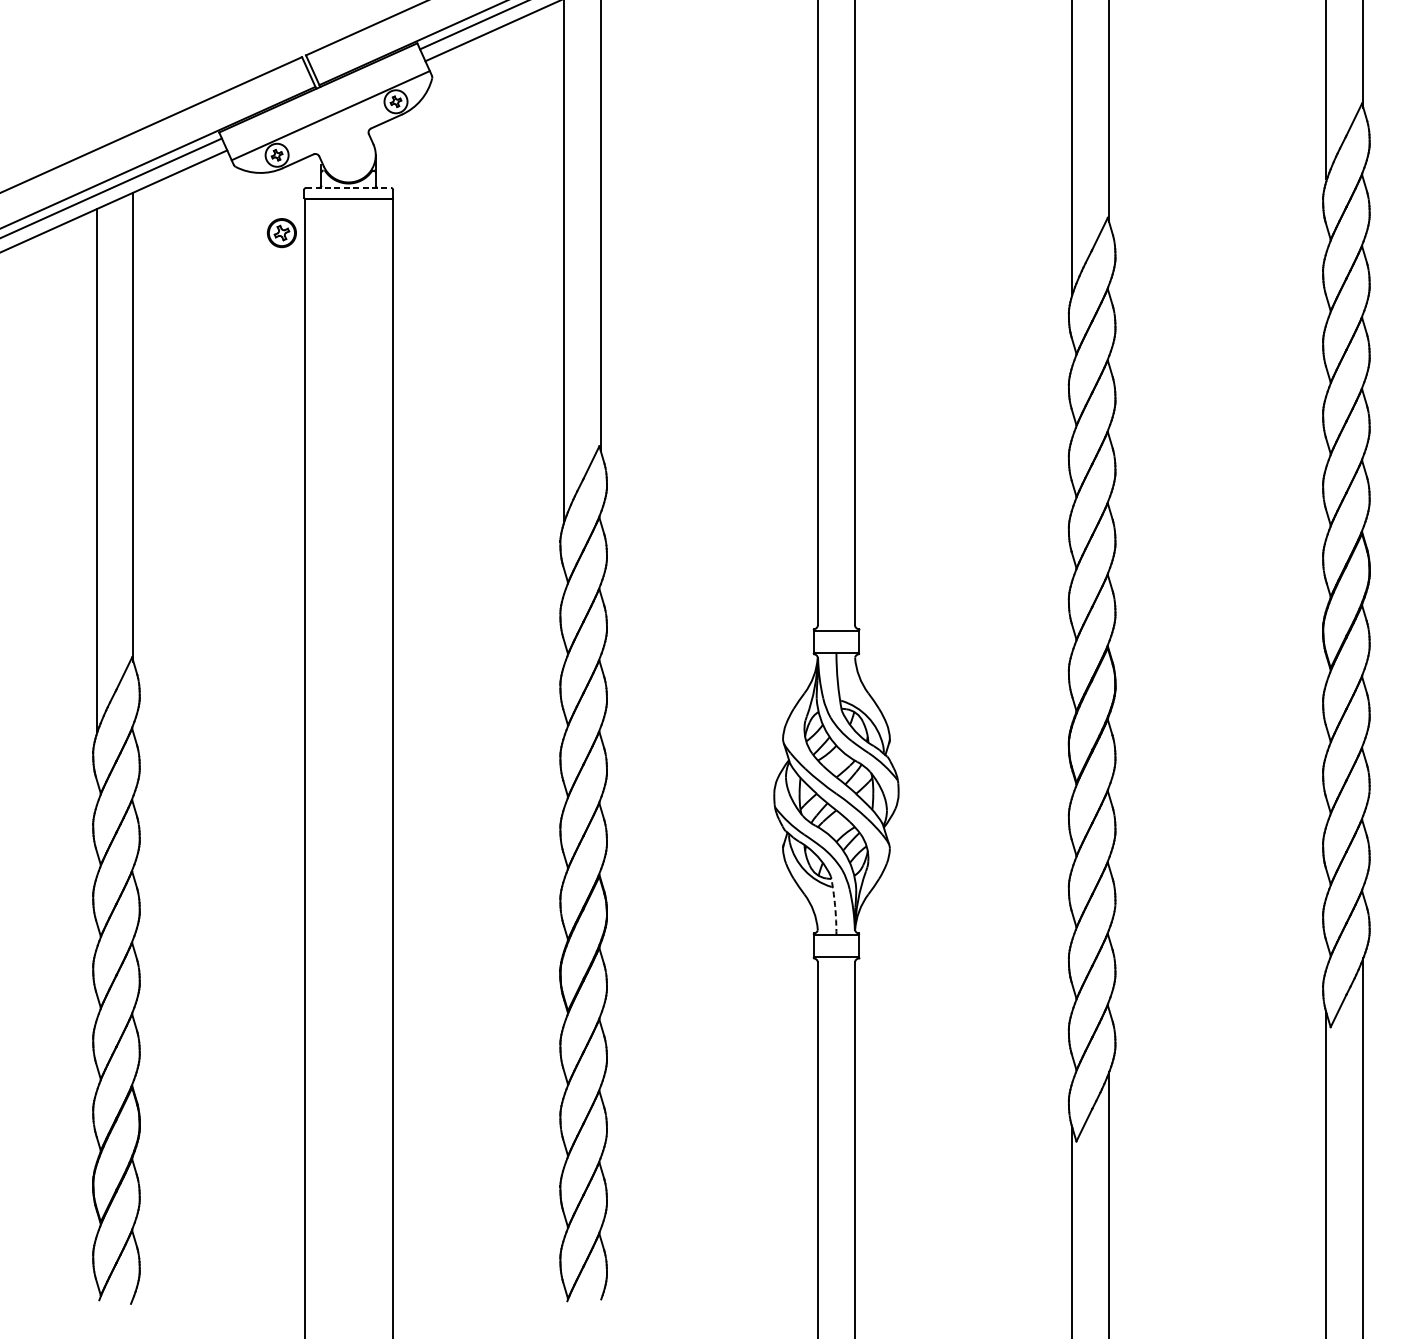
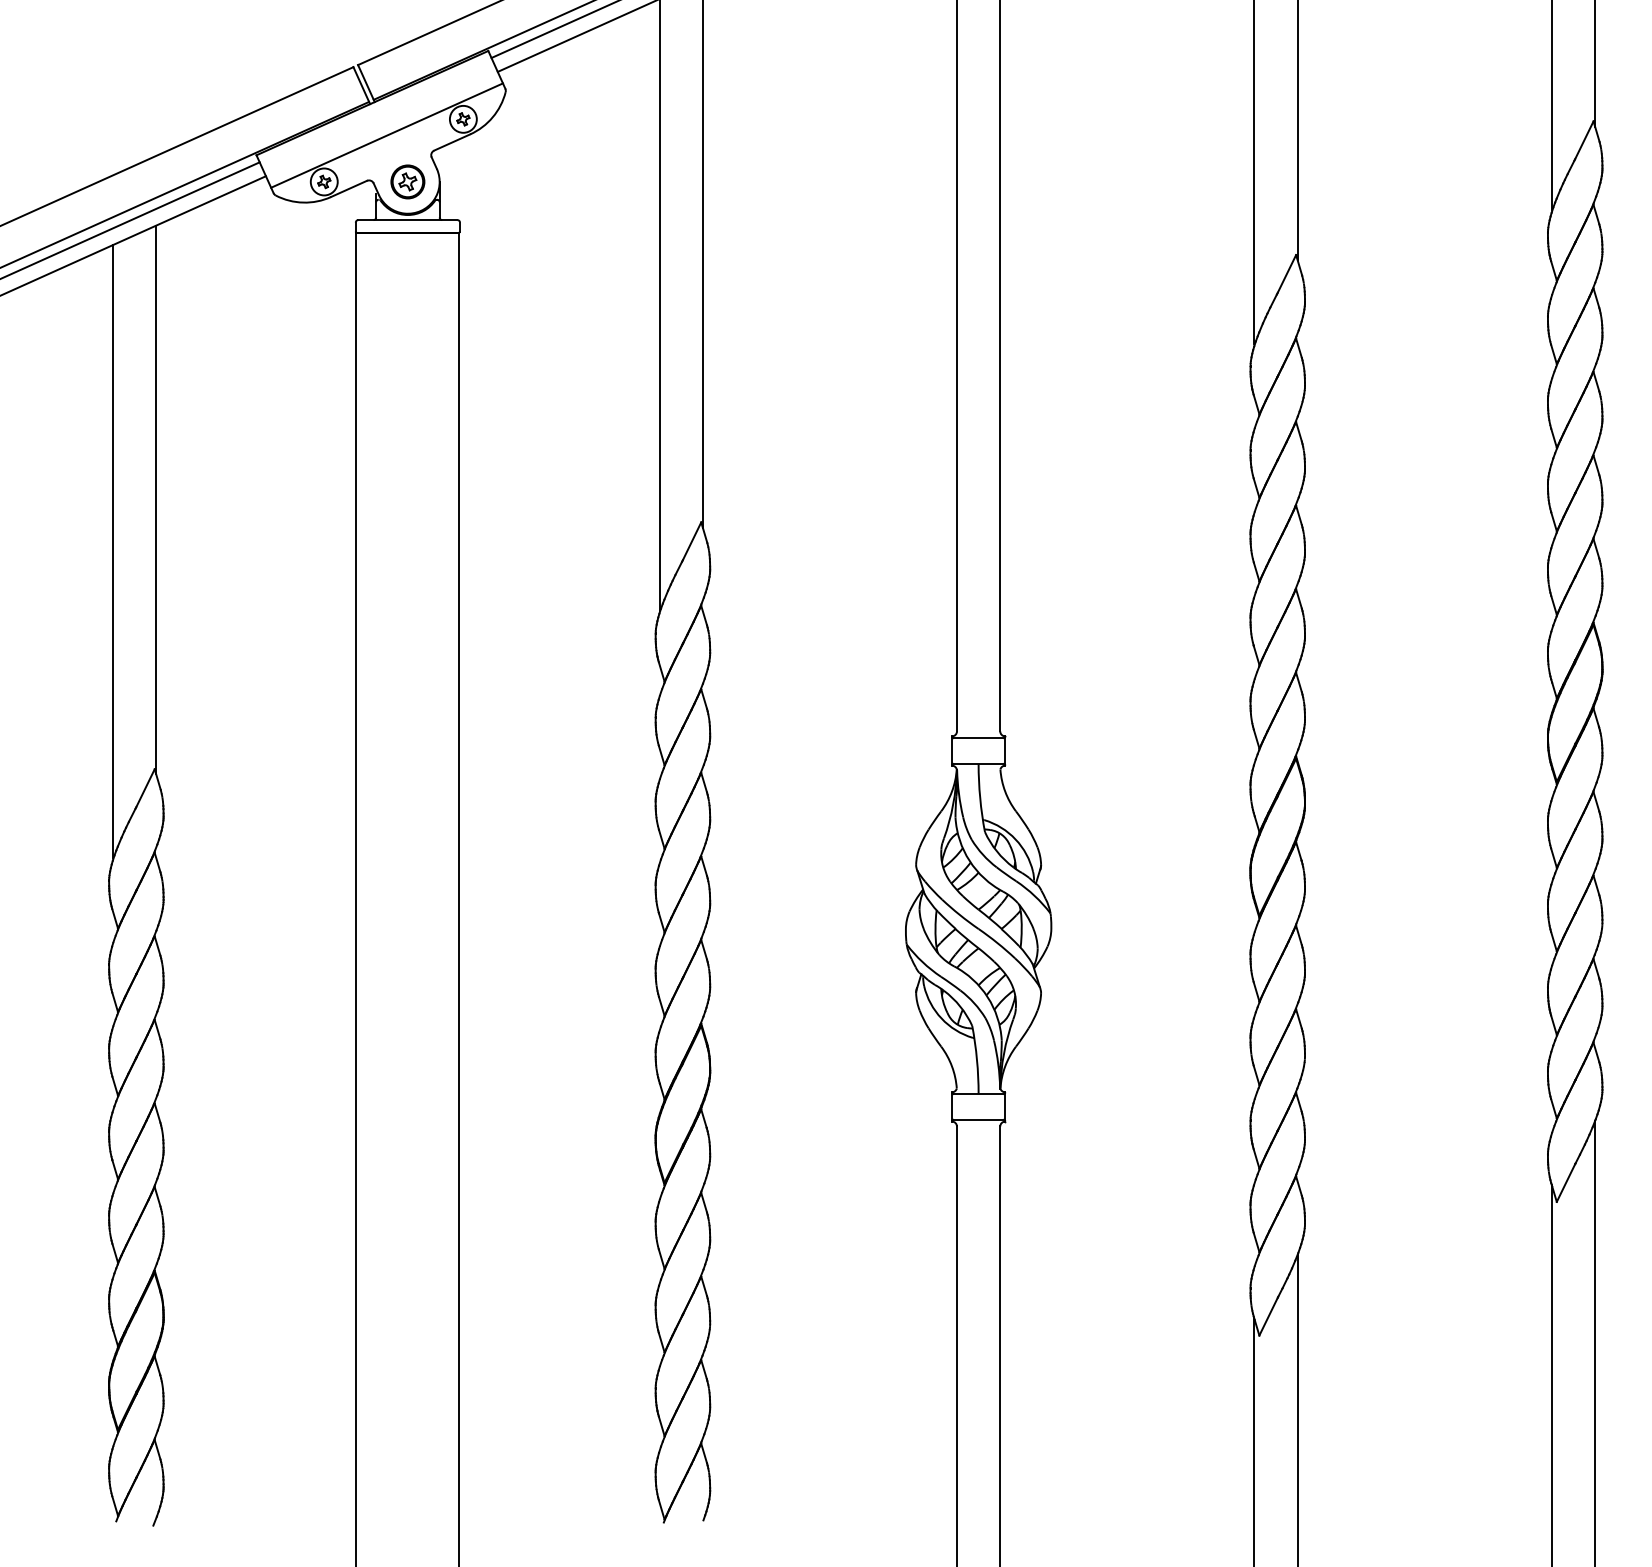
line: (348, 188) -> (407, 220), dashed -> solid
part: (281, 232) -> (407, 181), moved
arc: (835, 905) -> (977, 1059), dashed -> solid

